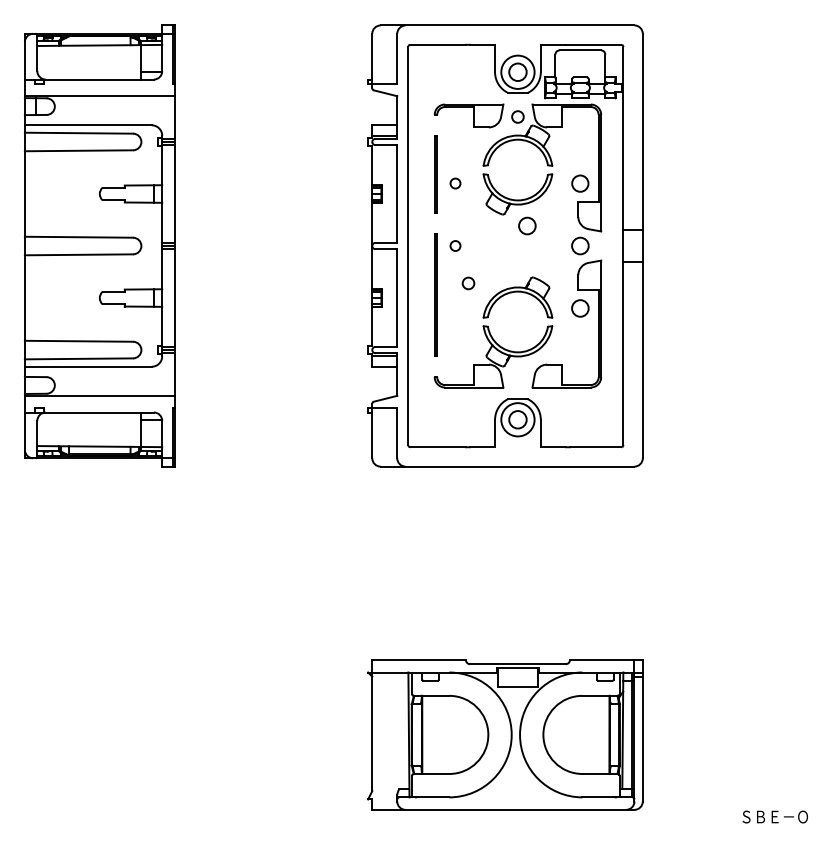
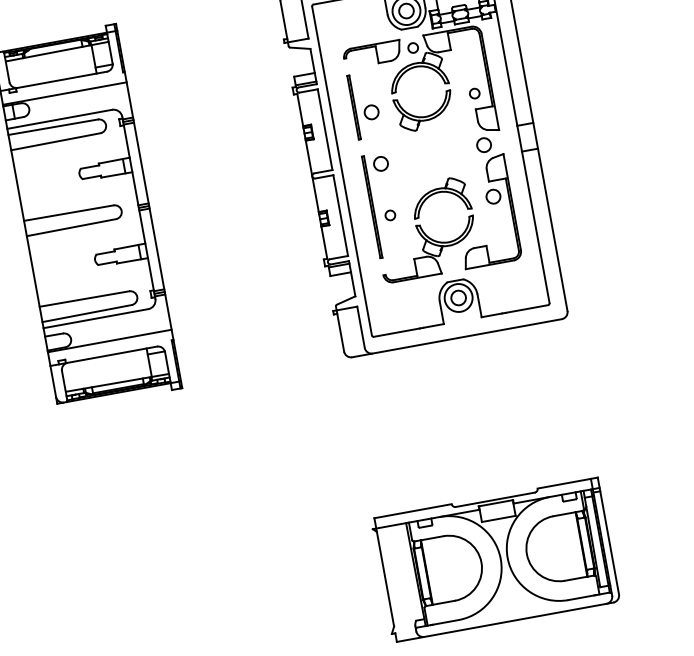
circle: (455, 183) -> (371, 112), size x1.67
circle: (580, 183) -> (474, 93), size x0.71
circle: (527, 225) -> (437, 136), removed
circle: (455, 245) -> (380, 163), size x1.67
circle: (468, 283) -> (390, 215), moved

